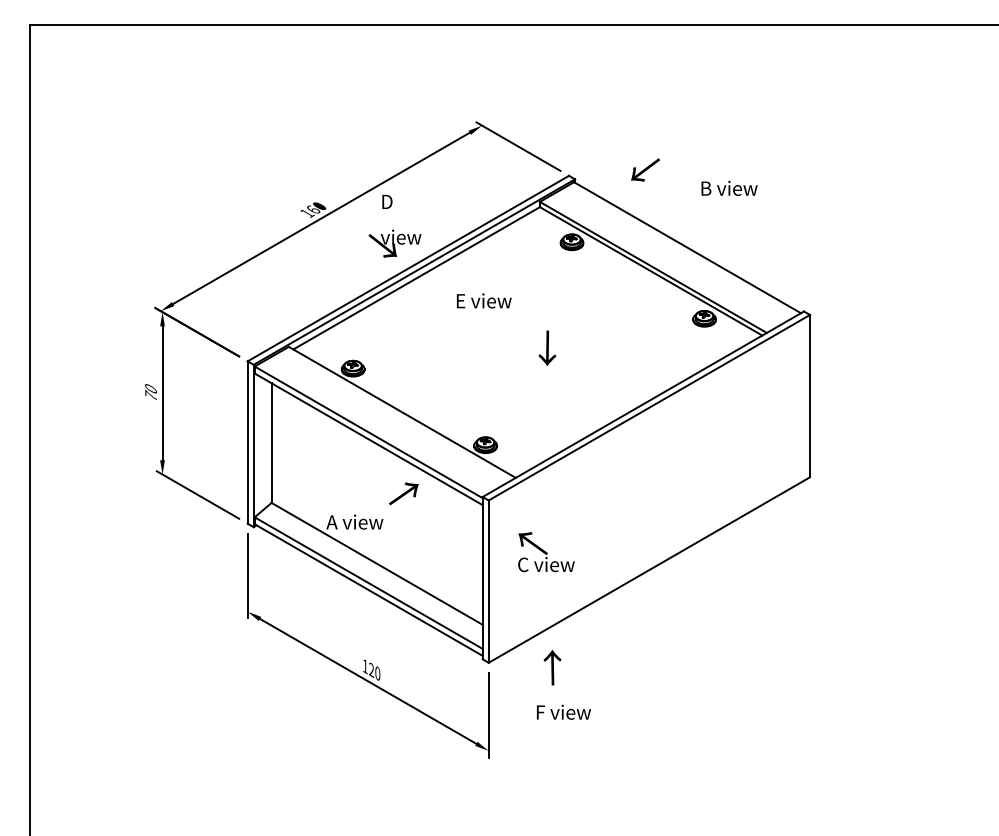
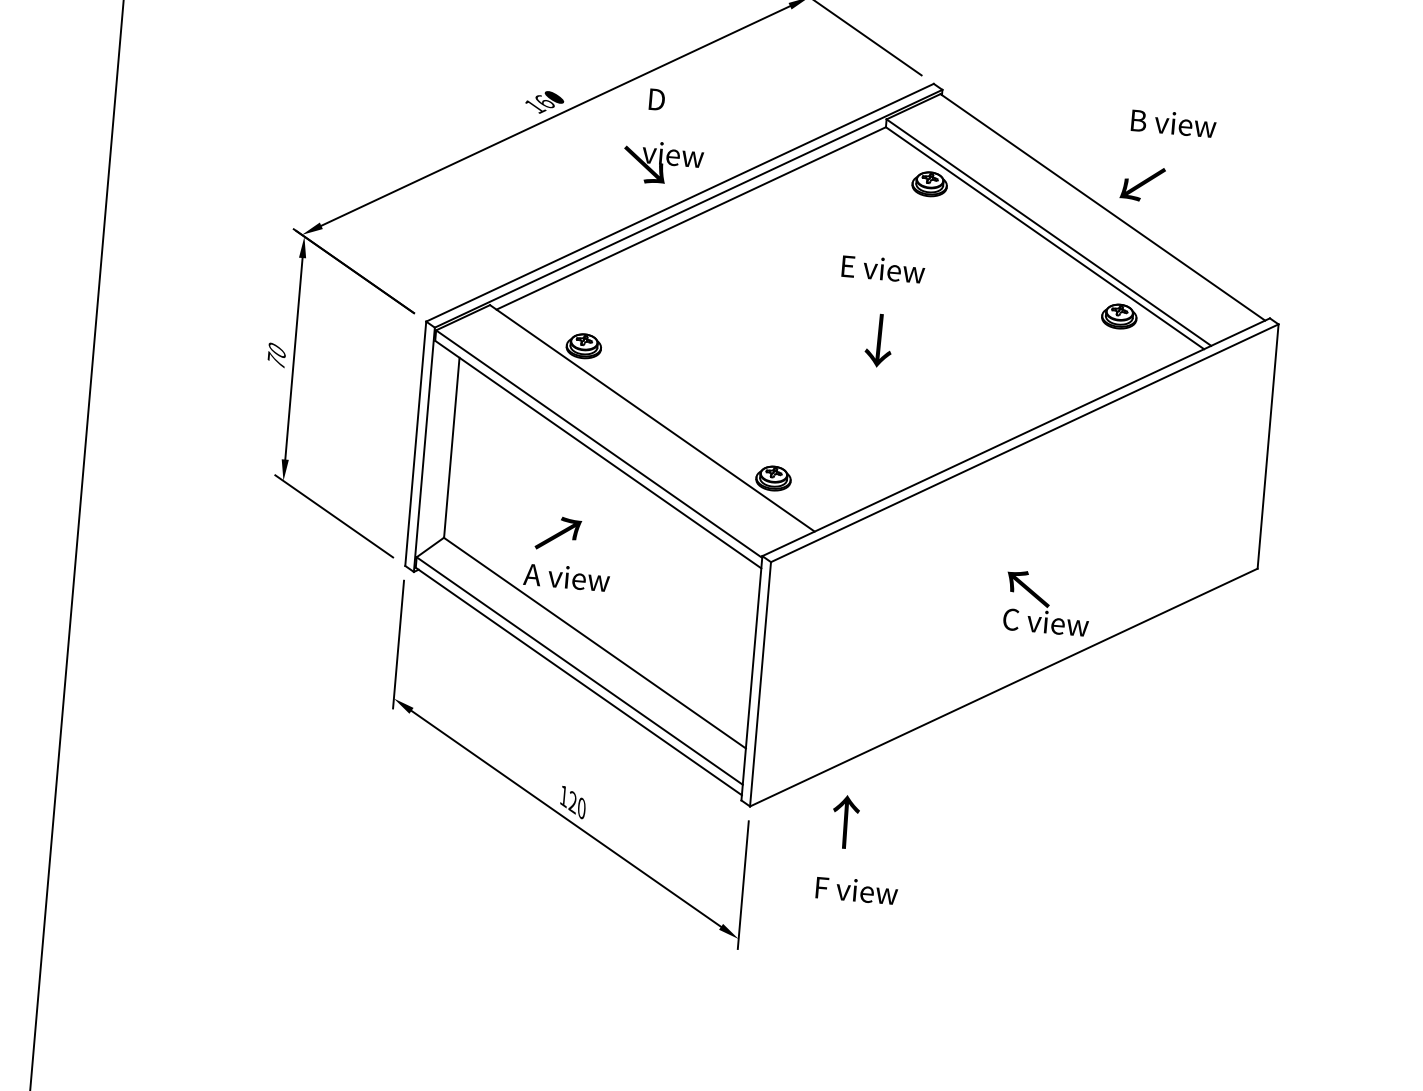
text: (645, 169) -> (1142, 183), moved
text: (484, 300) -> (883, 268), moved
text: (403, 493) -> (557, 533), moved
text: (546, 552) -> (1047, 604), moved

